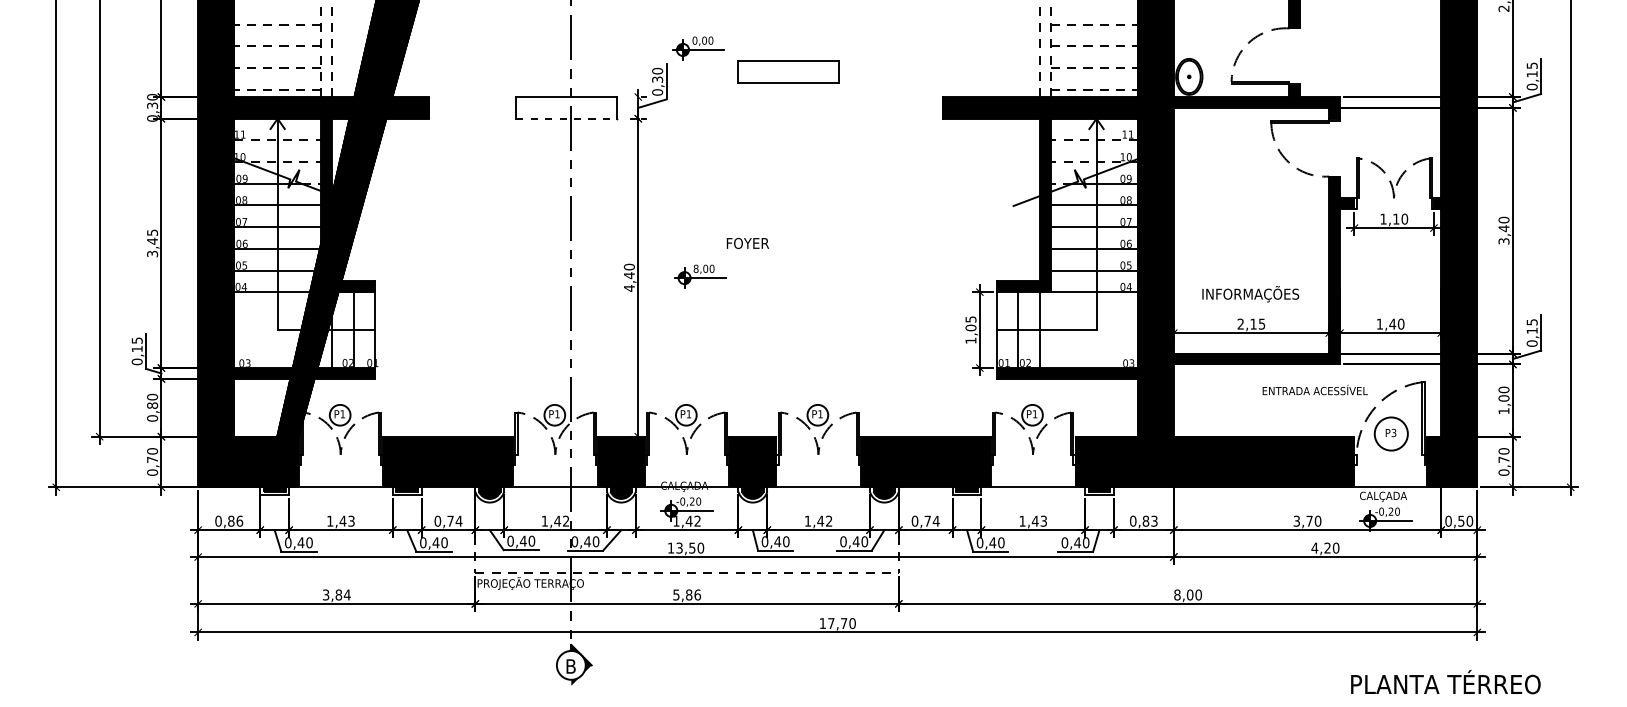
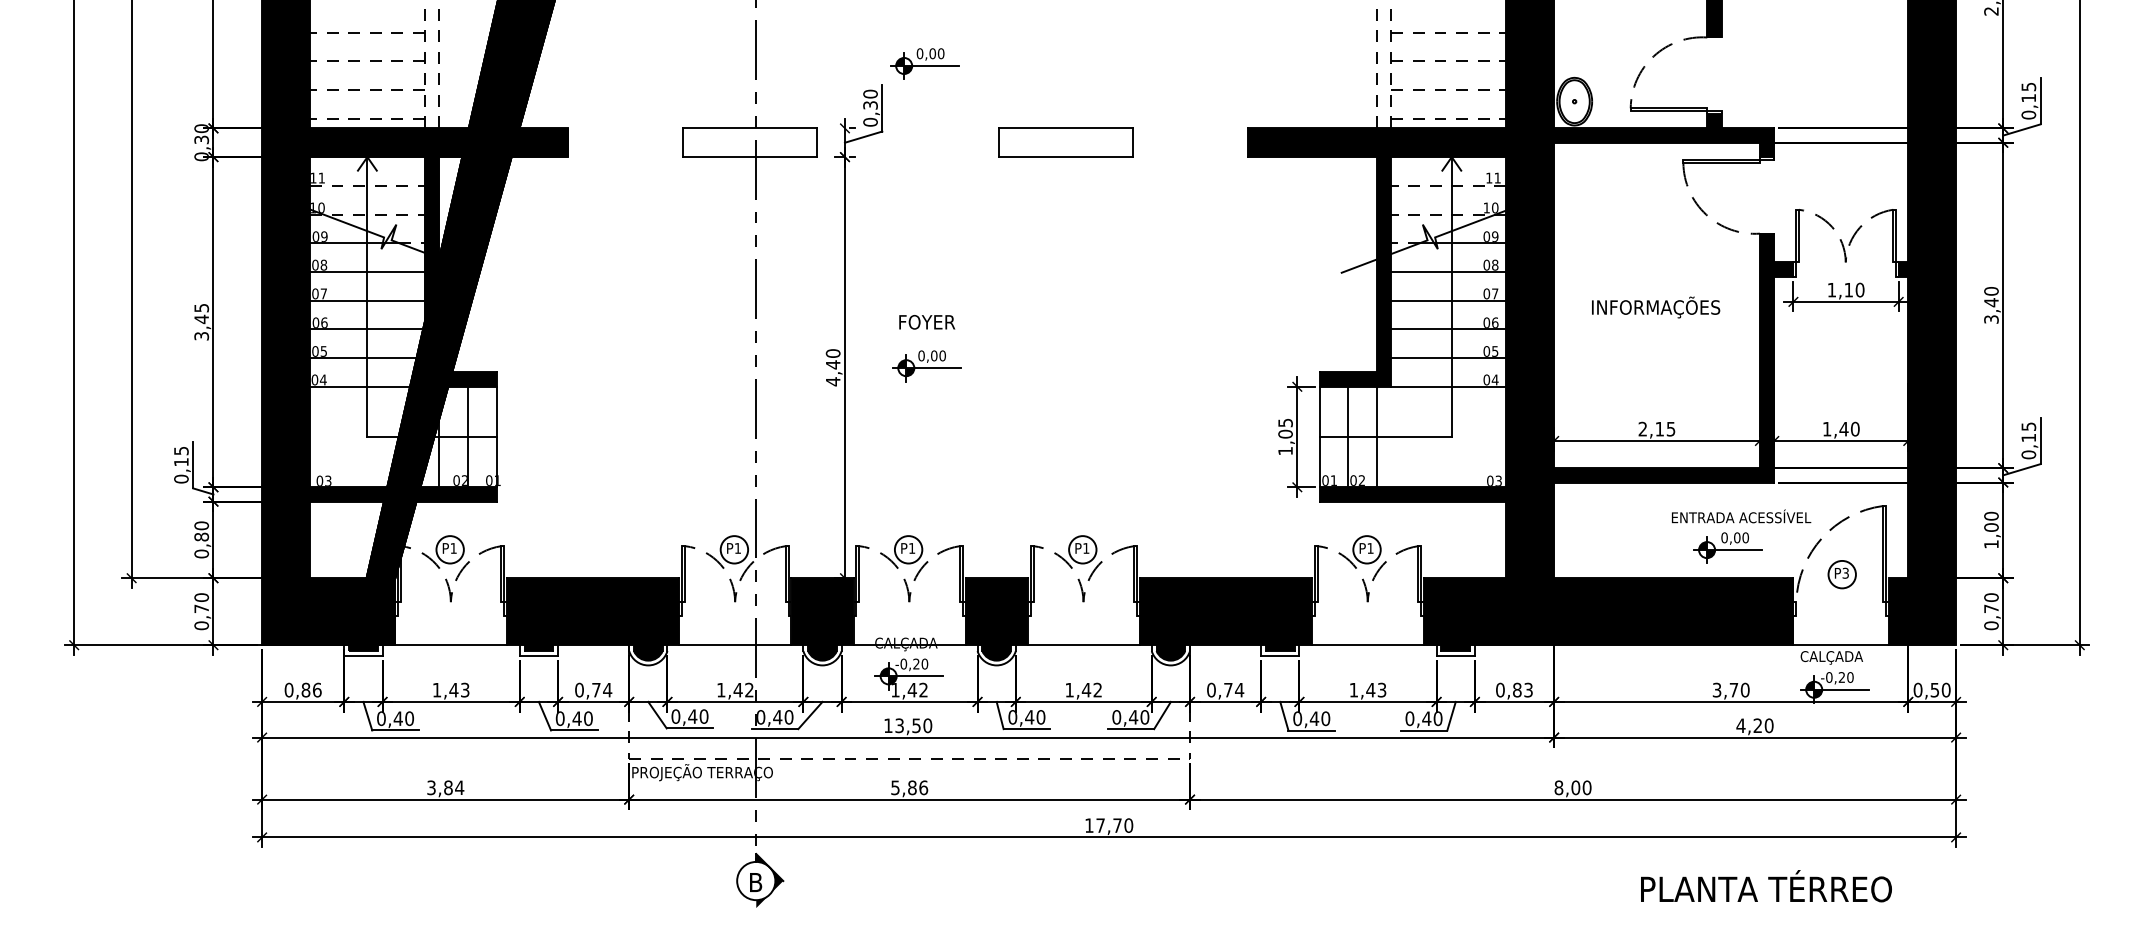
part: (788, 71) -> (1065, 142), moved
line: (566, 119) -> (750, 157), dashed -> solid
text: (748, 243) -> (927, 322), moved
text: (696, 268) -> (921, 355), 8,00 -> 0,00
text: (1251, 294) -> (1656, 307), moved
part: (1304, 413) -> (1727, 547), added
circle: (1390, 433) -> (1841, 574), size x0.62
text: (1445, 682) -> (1766, 886), moved

